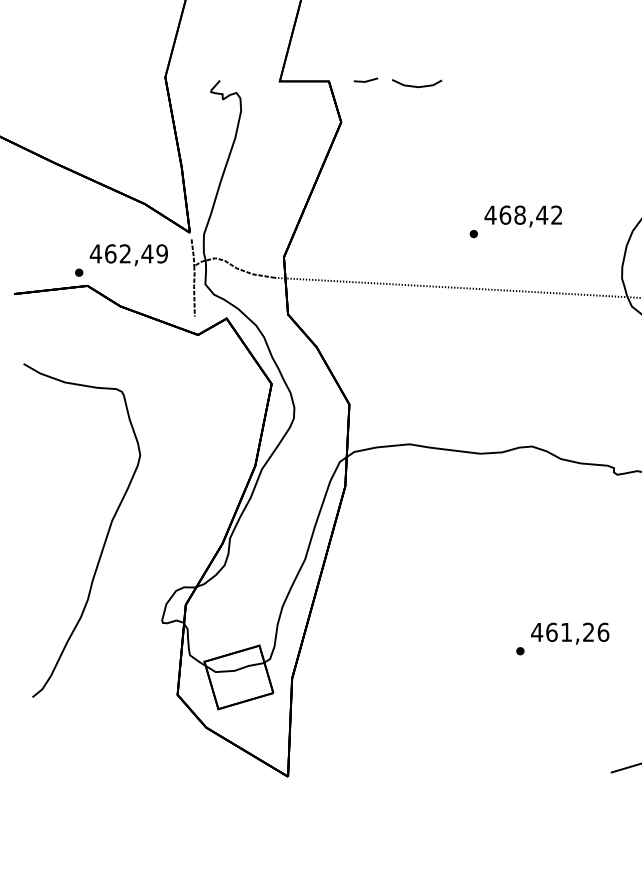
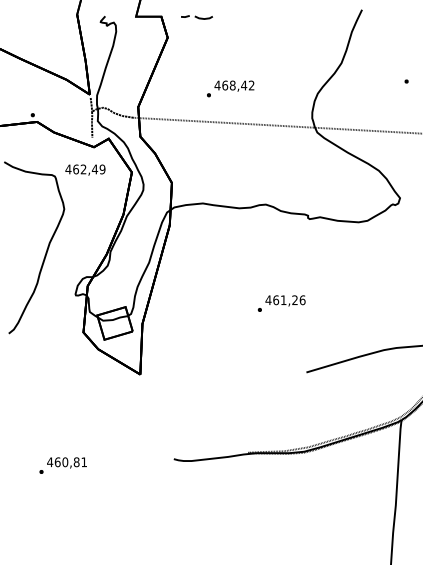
part: (397, 82) -> (196, 17), size x0.7
text: (515, 220) -> (230, 88), moved
text: (129, 253) -> (85, 169), moved

